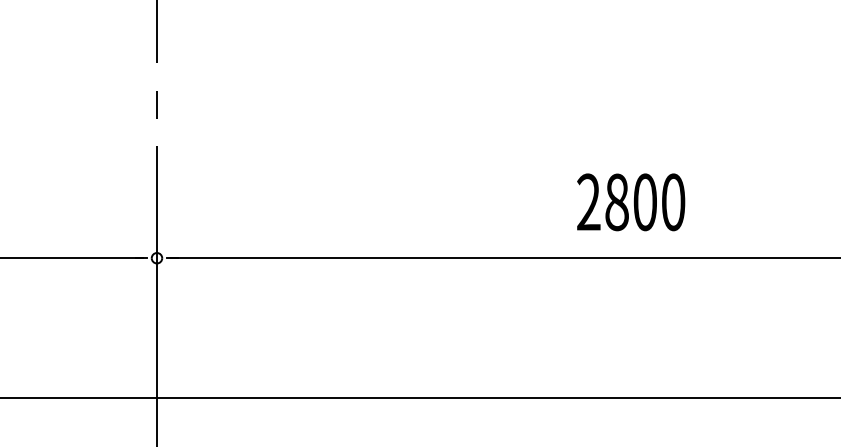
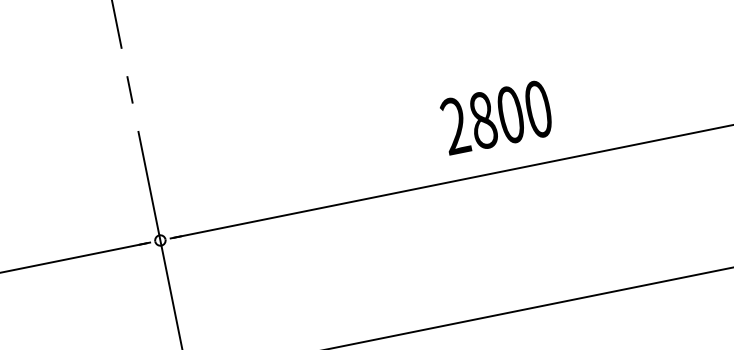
text: (631, 202) -> (497, 117), moved

